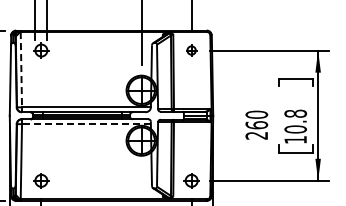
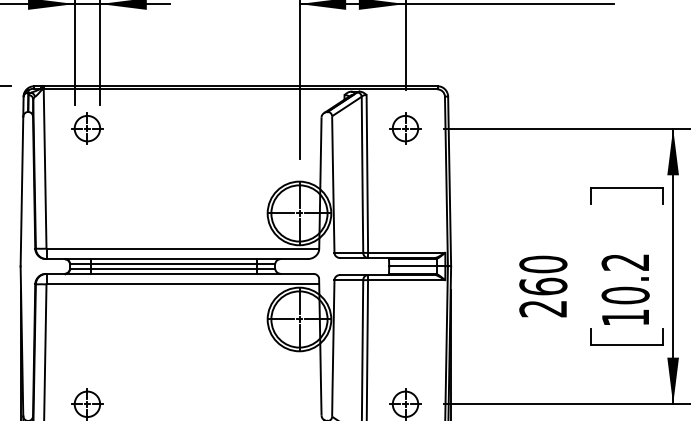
part: (191, 50) -> (405, 128), size x1.43
line: (21, 69) -> (45, 168), dashed -> solid
text: (295, 113) -> (625, 261), 10.8 -> 10.2
line: (85, 124) -> (180, 285), dashed -> solid

